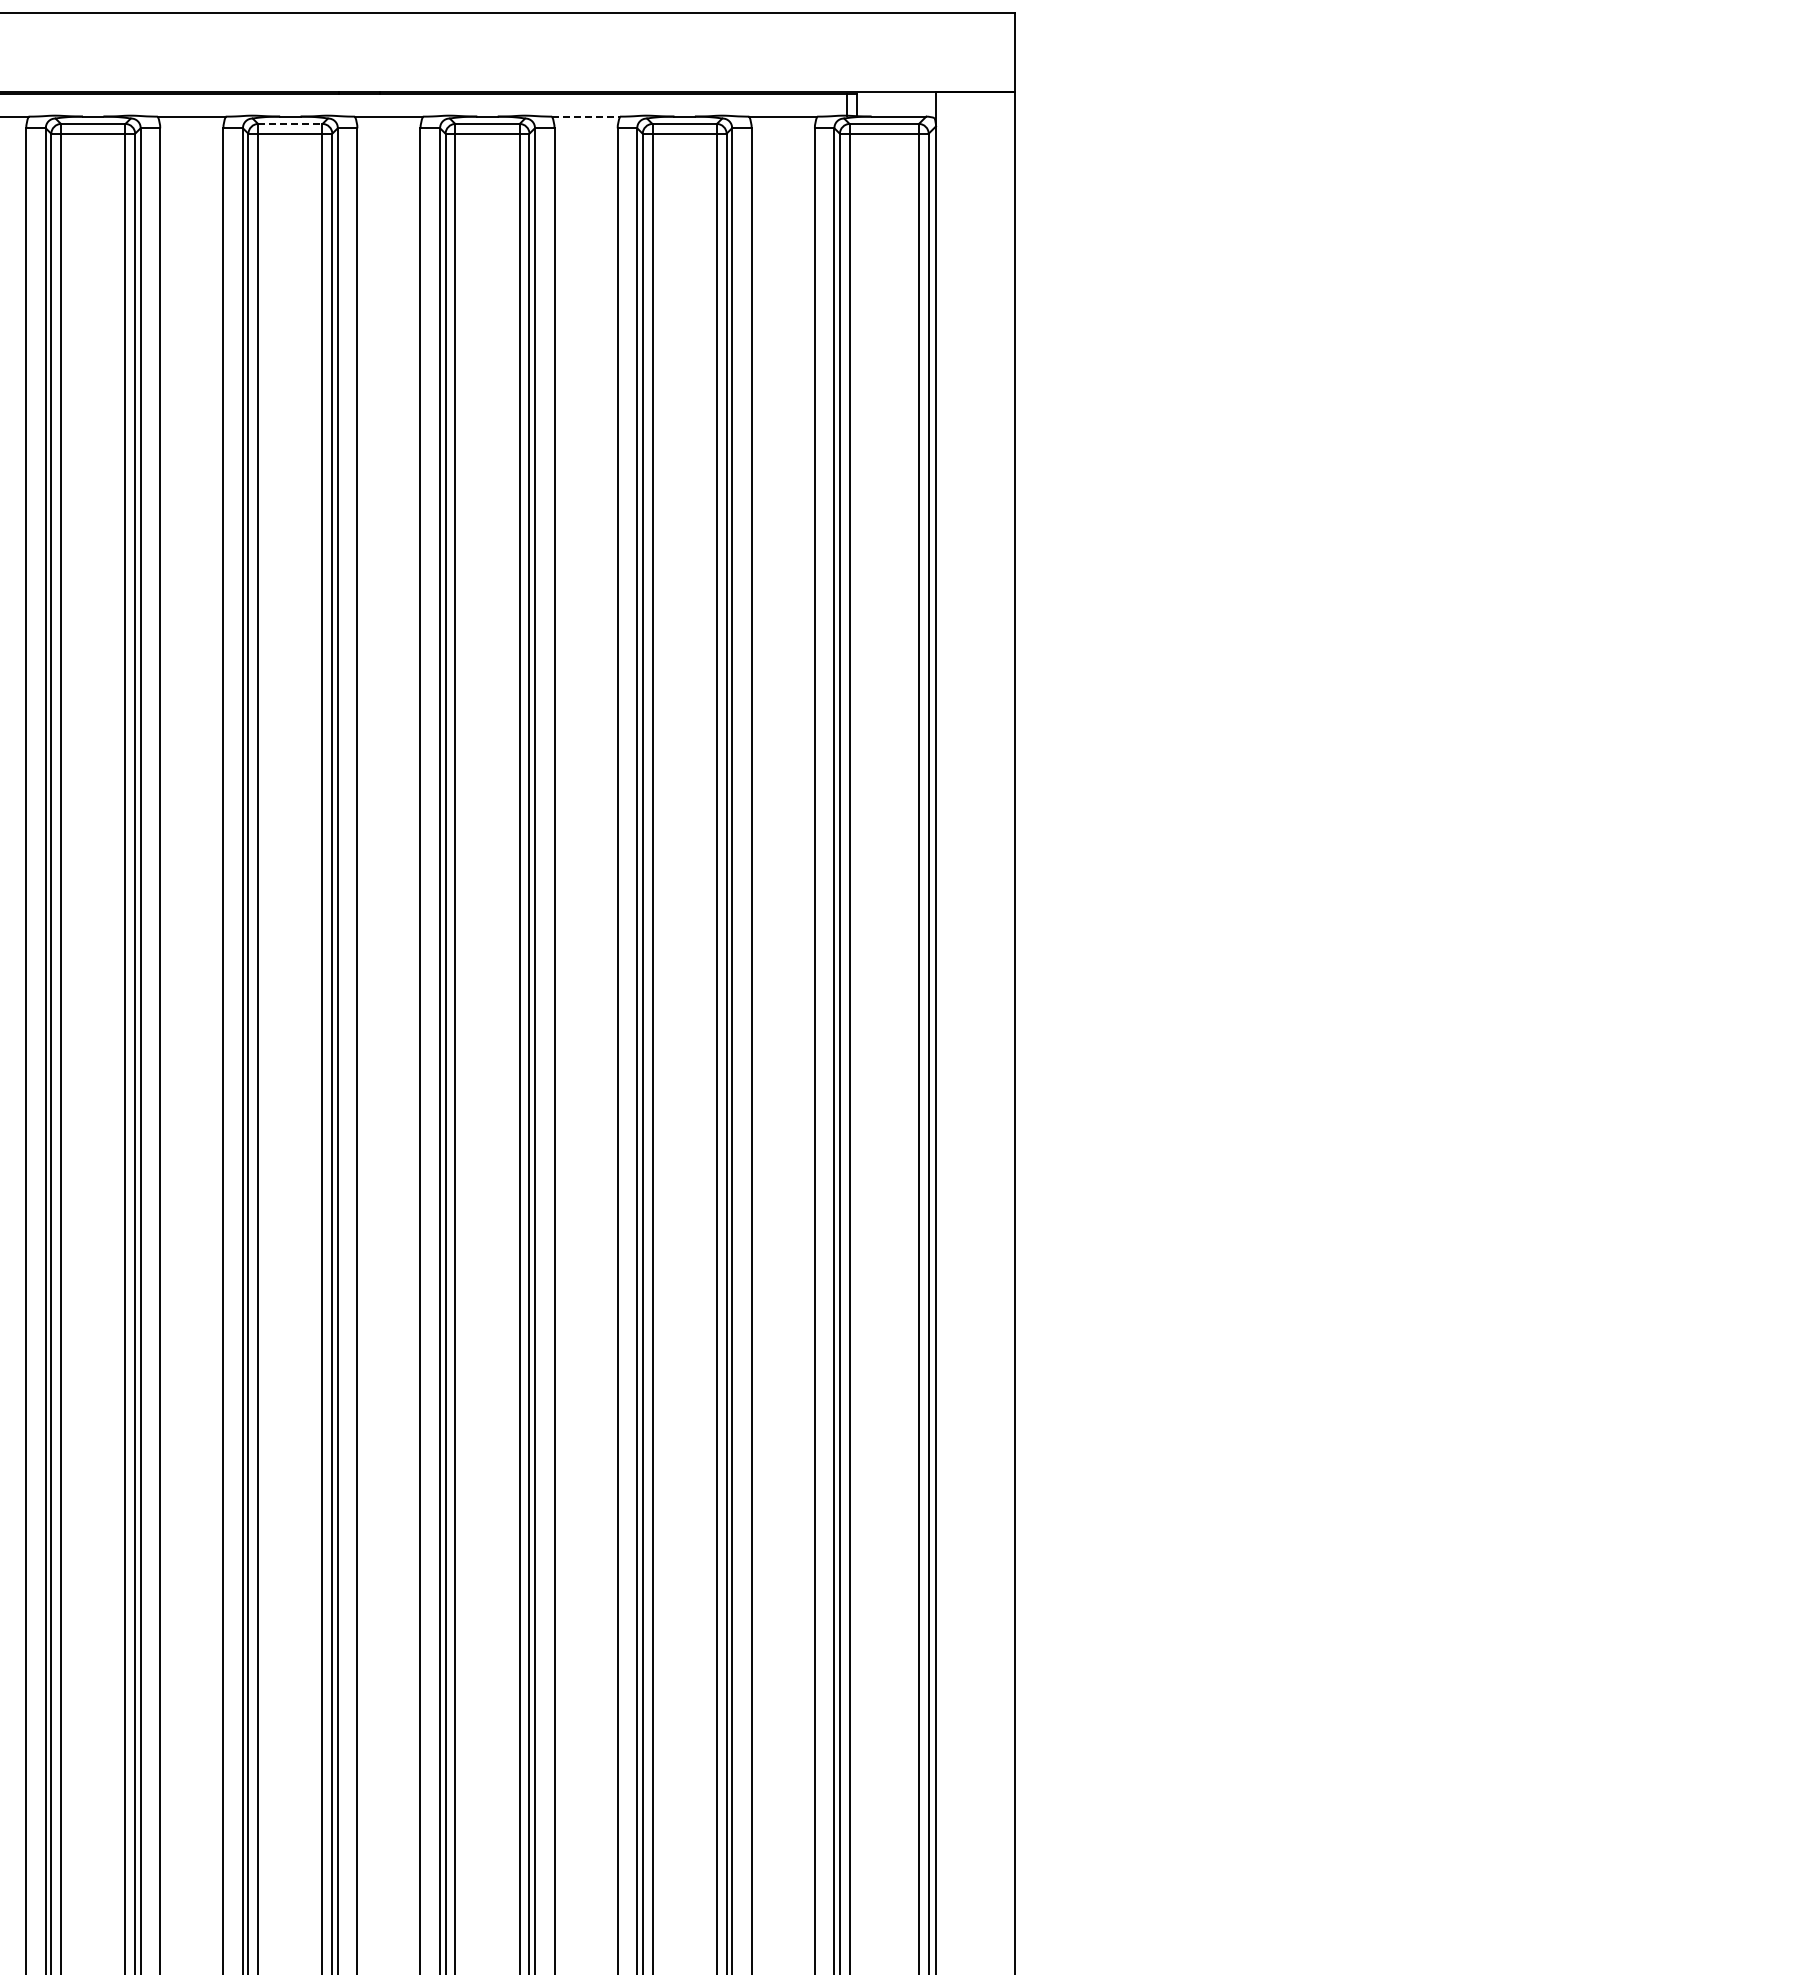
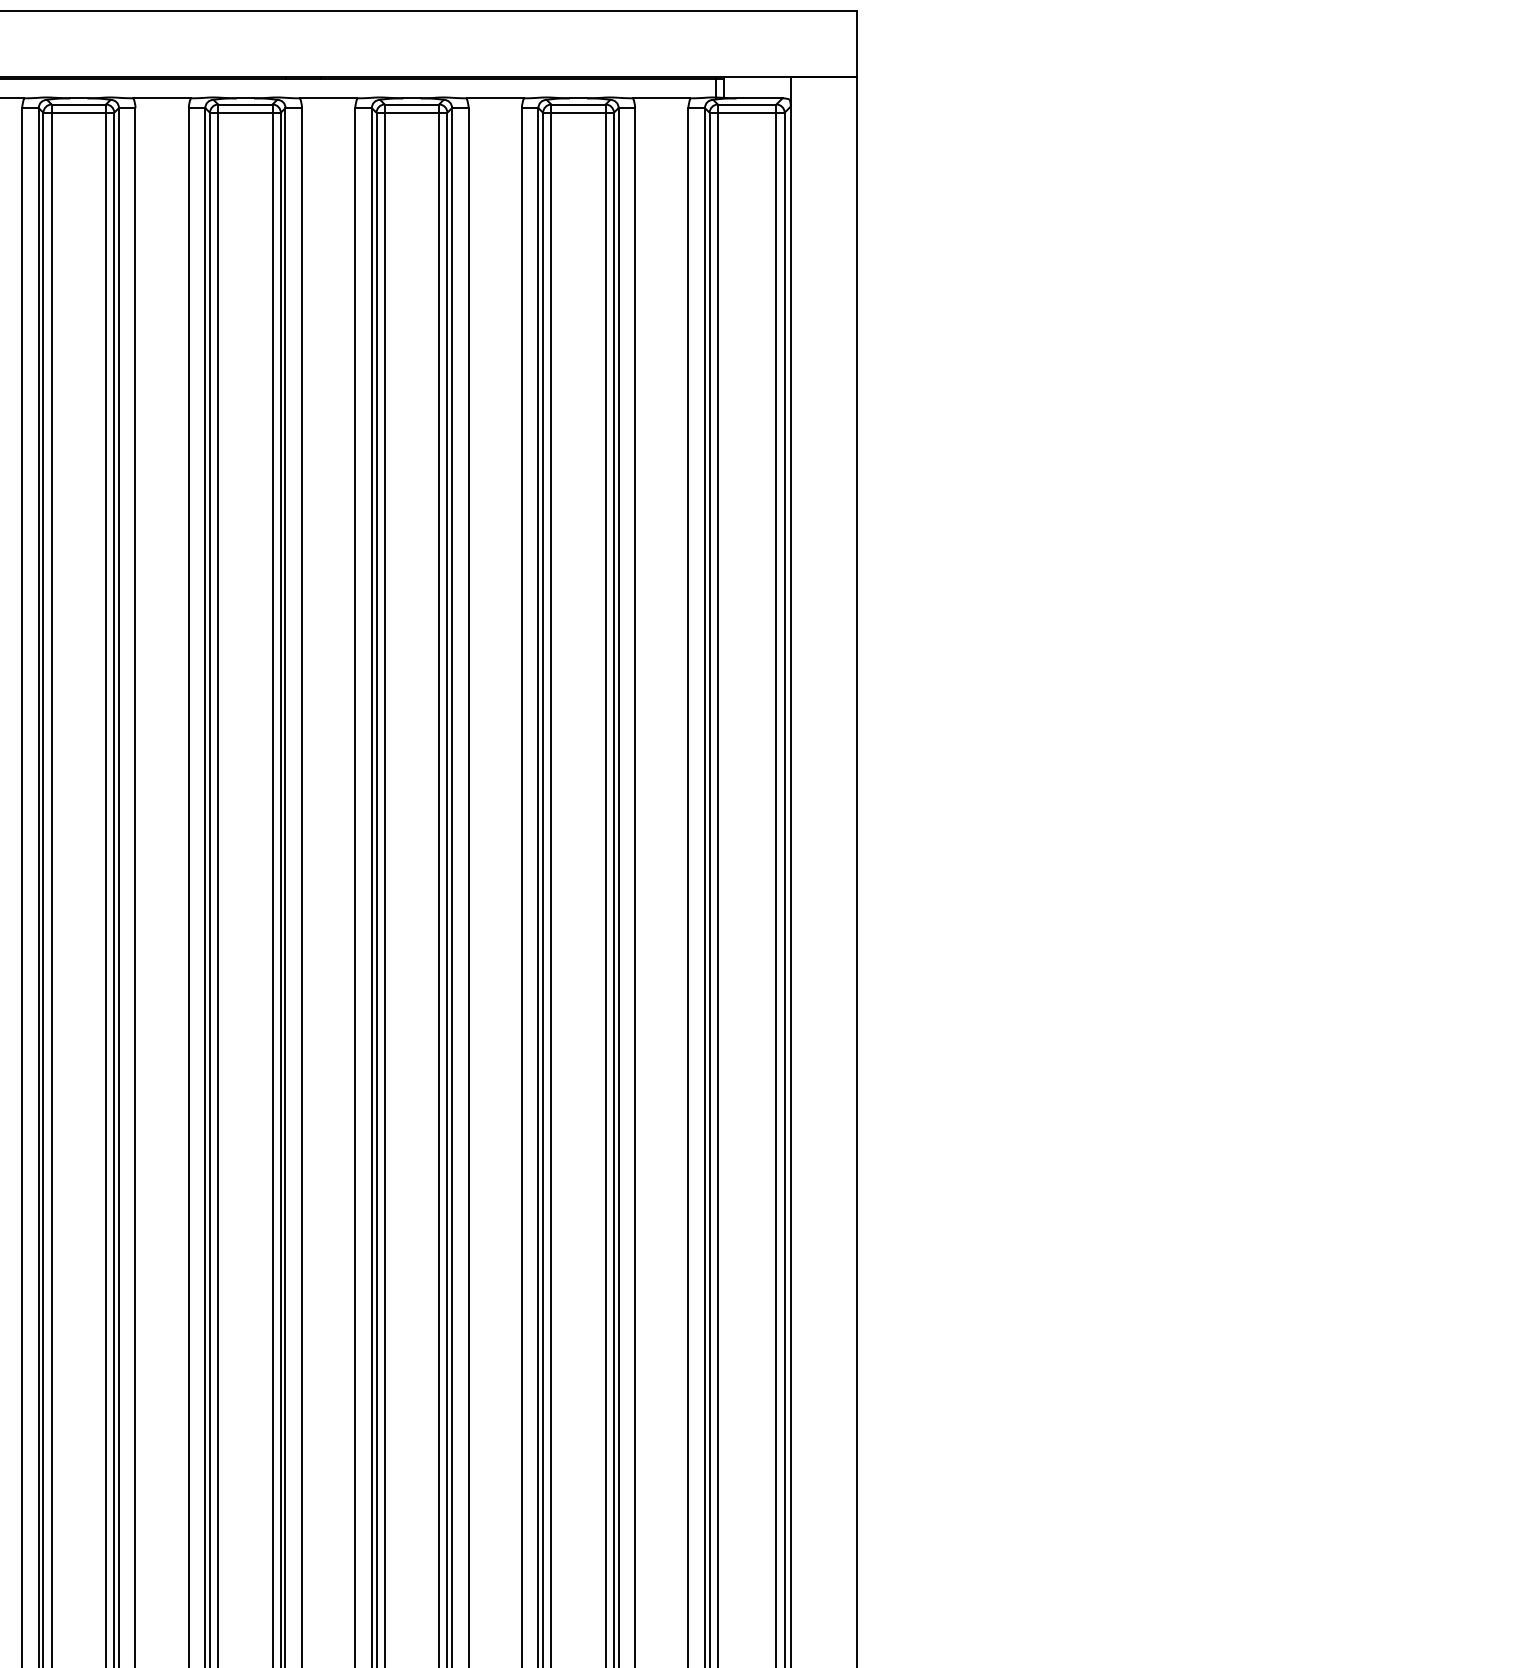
line: (586, 116) -> (495, 98), dashed -> solid
line: (290, 124) -> (245, 104), dashed -> solid

